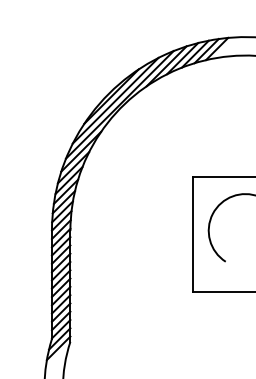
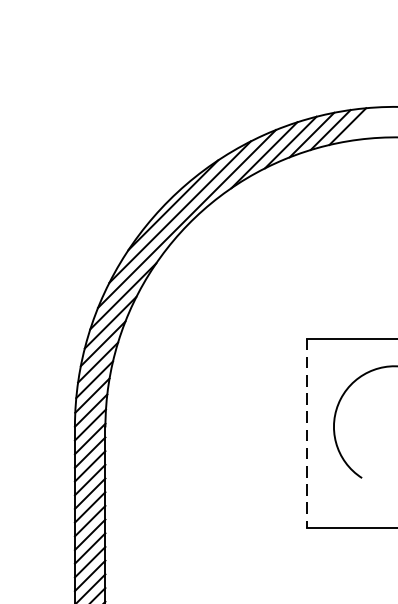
line: (192, 235) -> (307, 434), solid -> dashed

